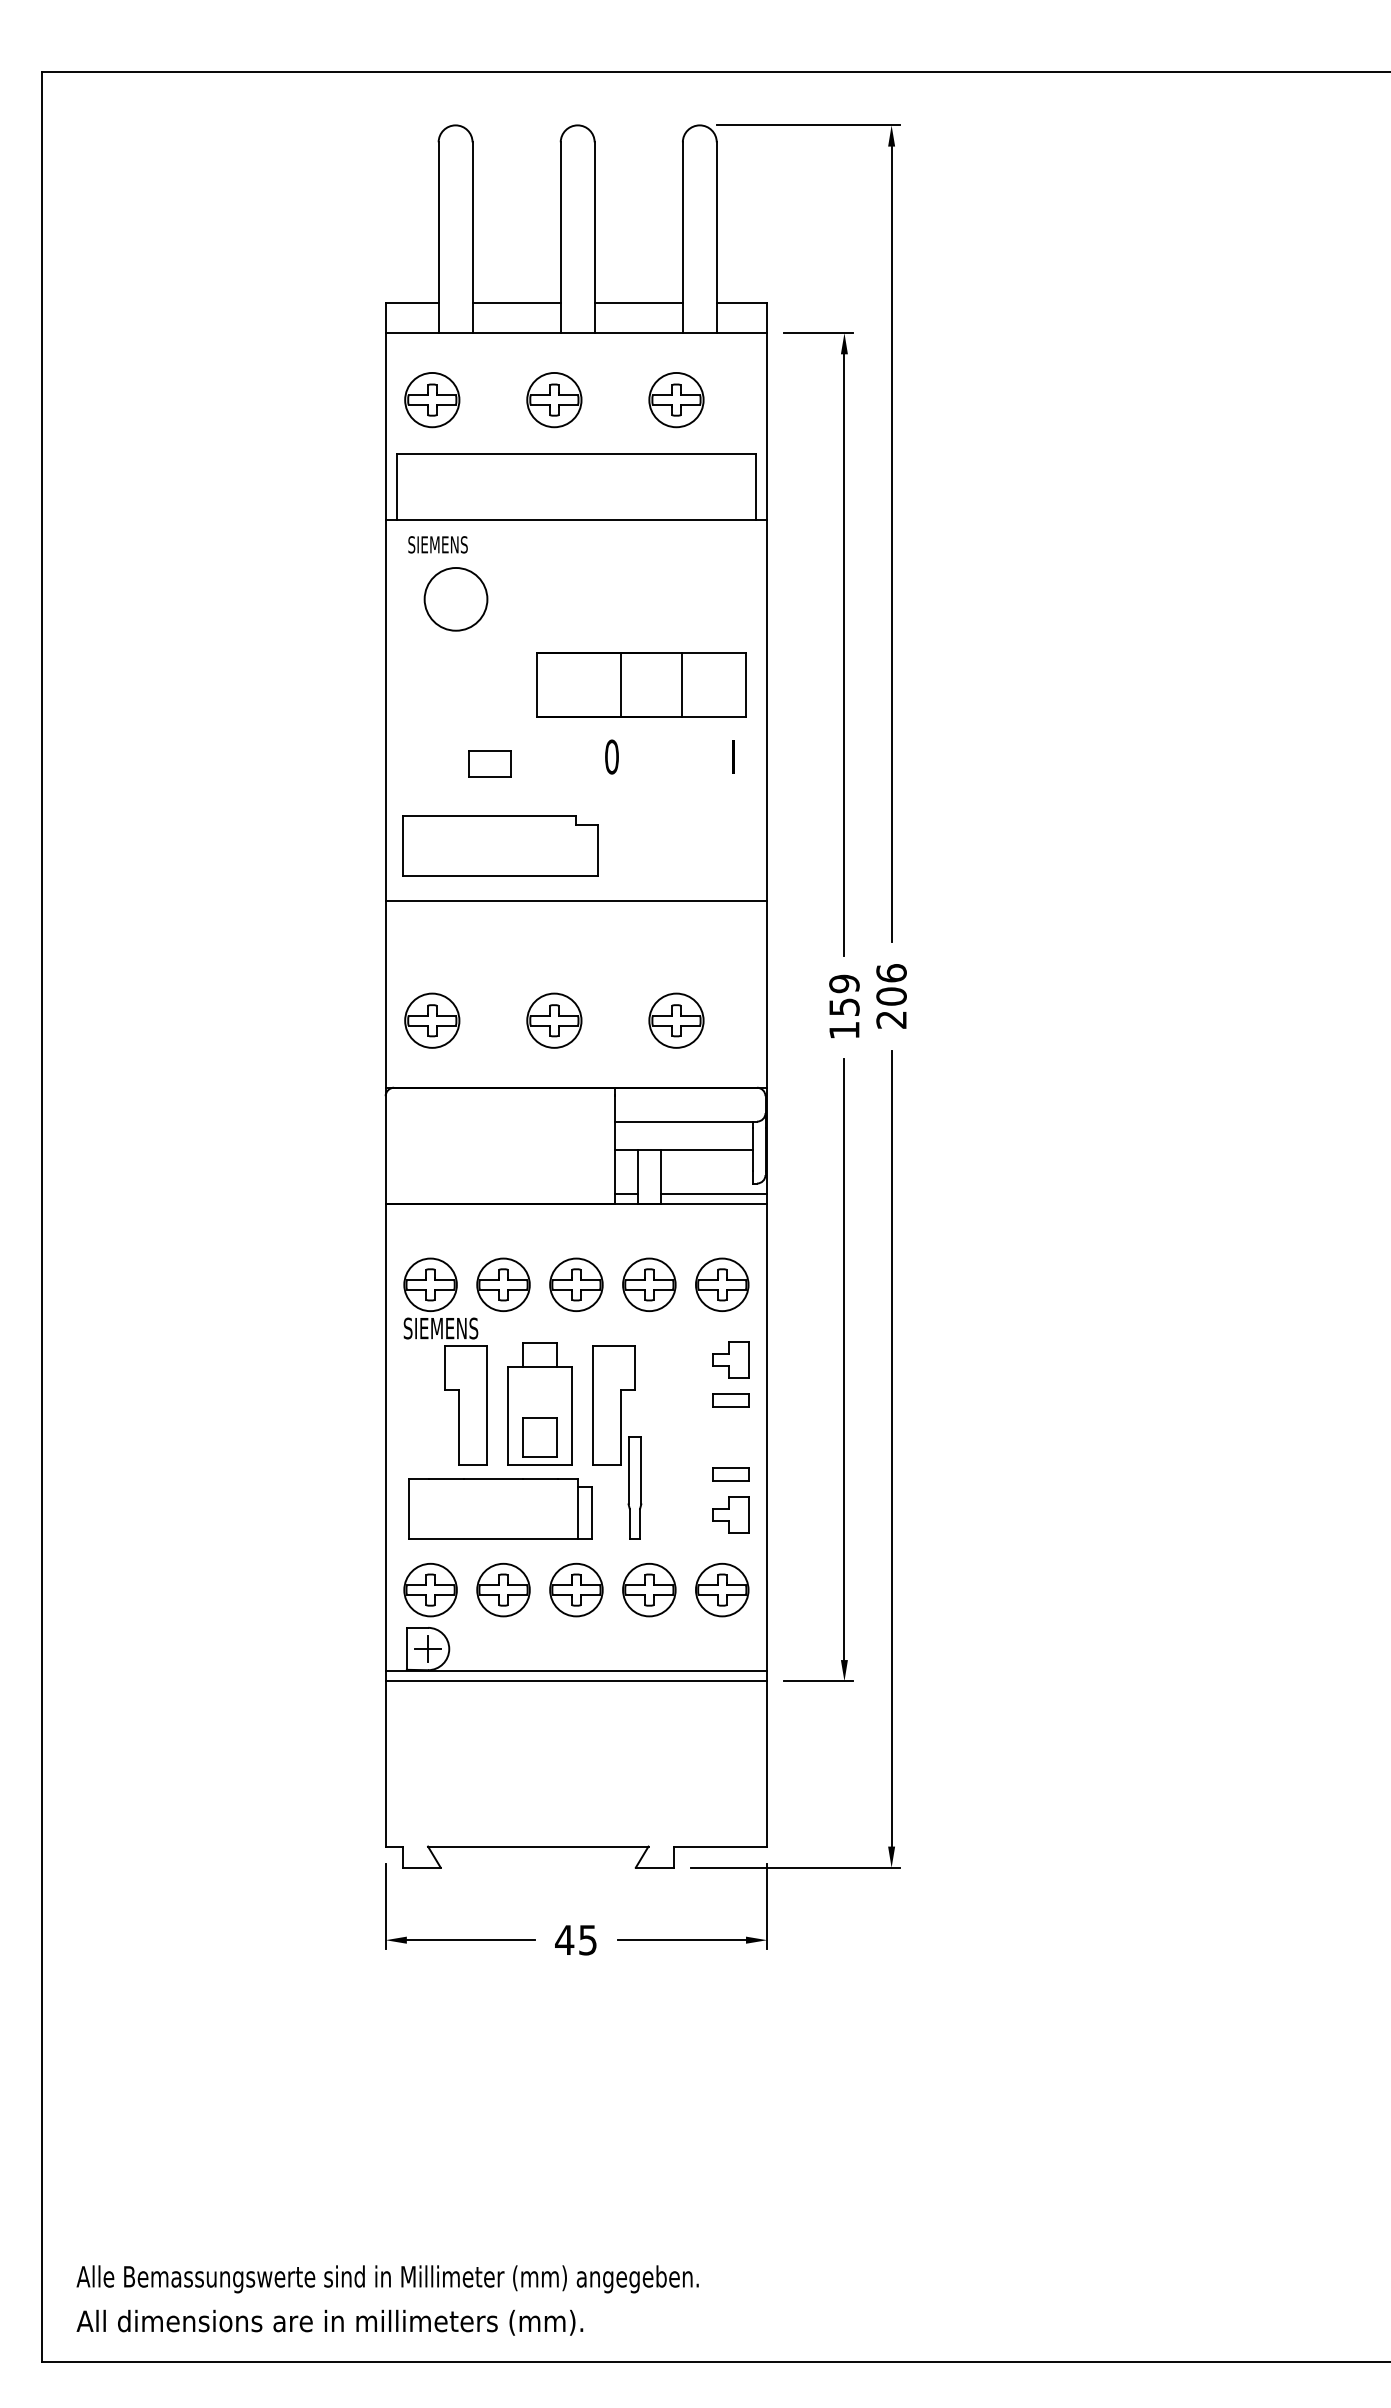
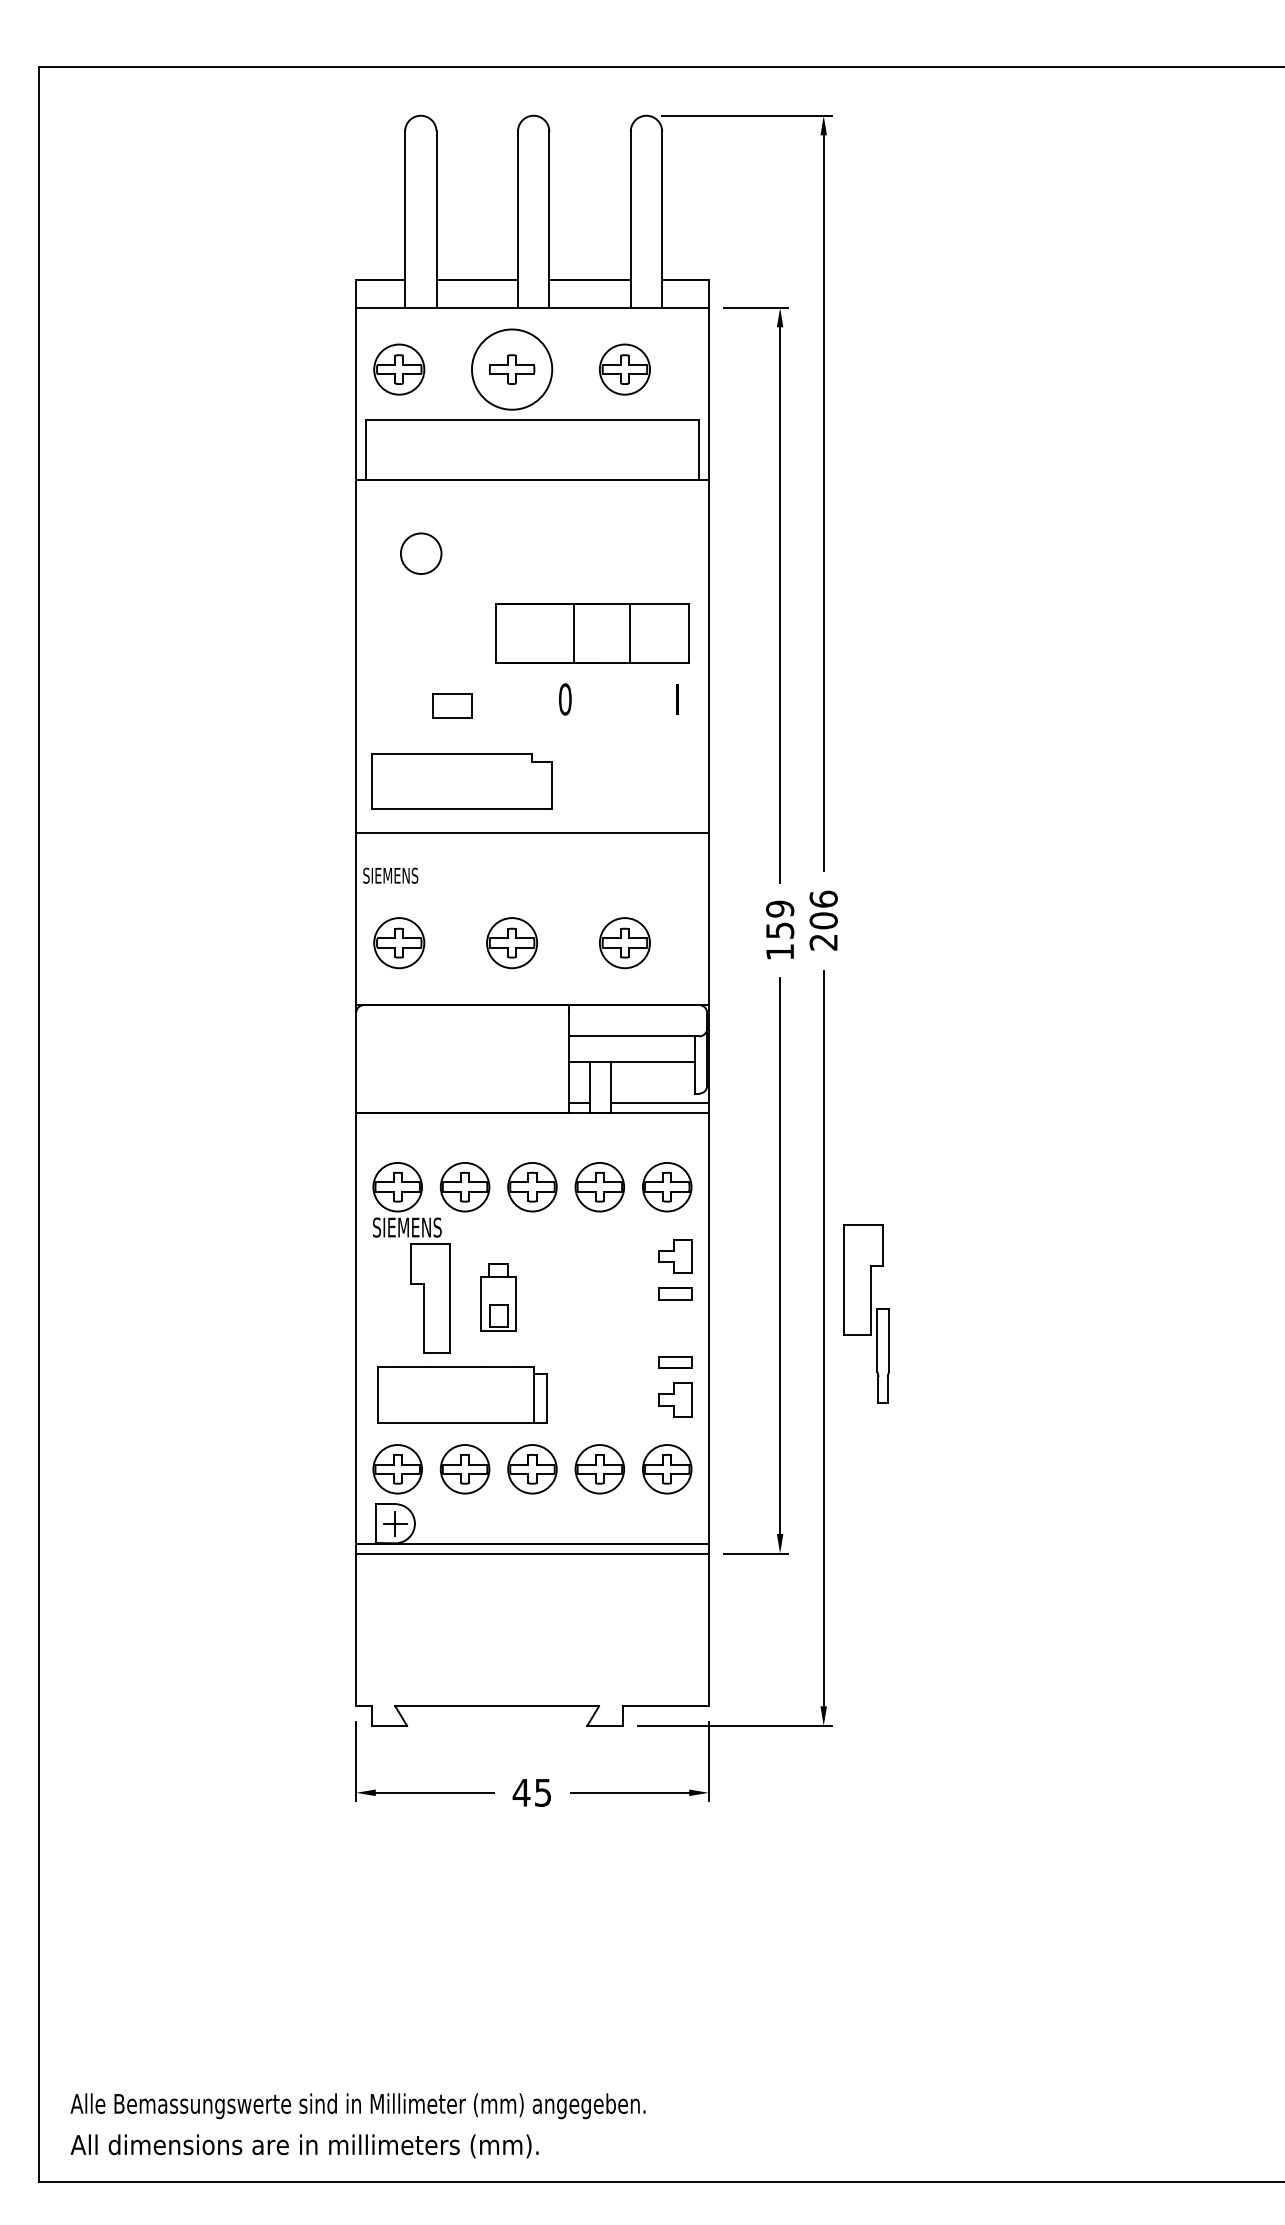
circle: (554, 399) -> (512, 369), size x1.6
text: (437, 544) -> (390, 875), moved
circle: (455, 598) -> (420, 552), size x0.7
part: (539, 1403) -> (498, 1296), size x0.6
part: (617, 1442) -> (867, 1314), moved

